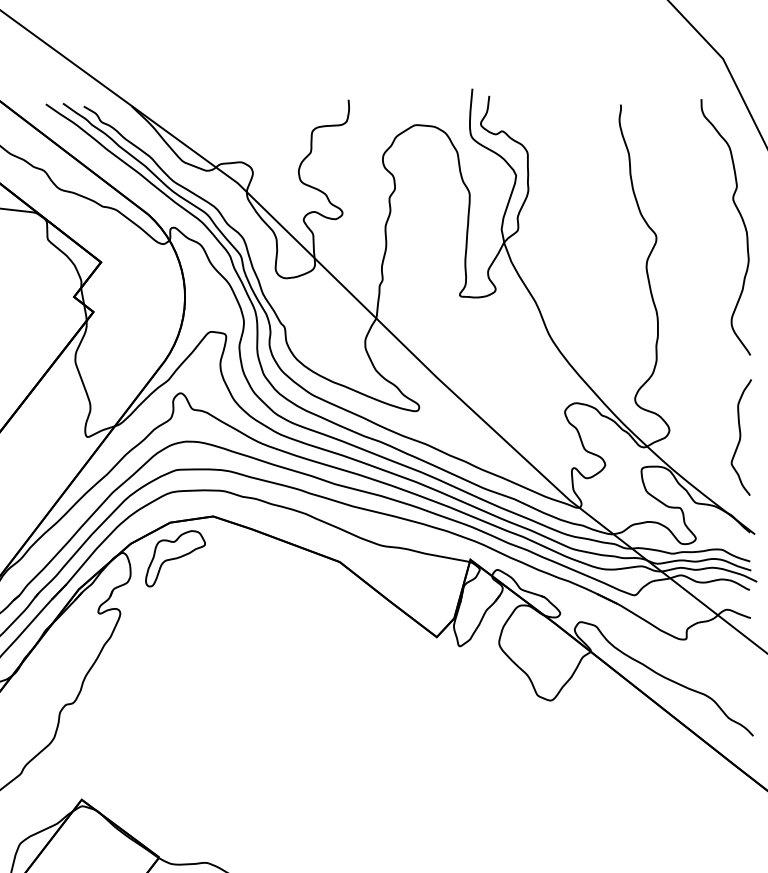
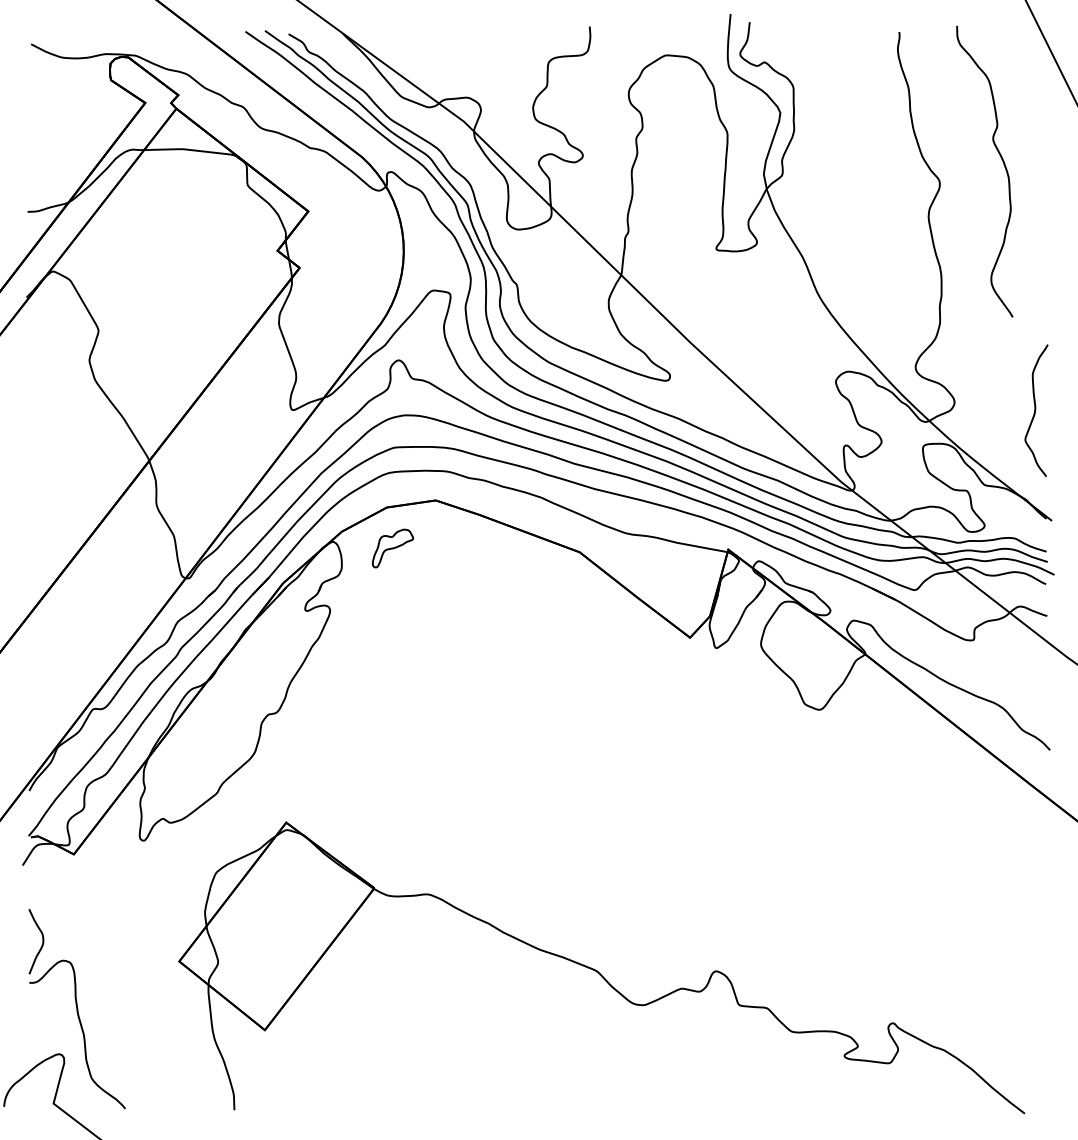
curve: (741, 219) -> (1002, 162), moved
part: (175, 558) -> (392, 548), size x0.6

